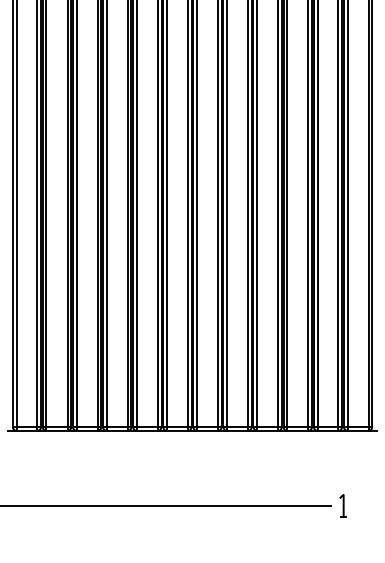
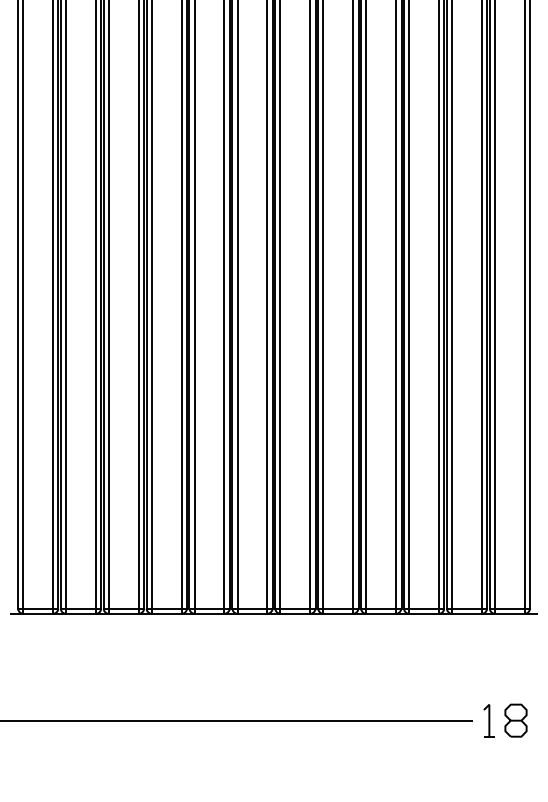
part: (362, 505) -> (515, 720), added

